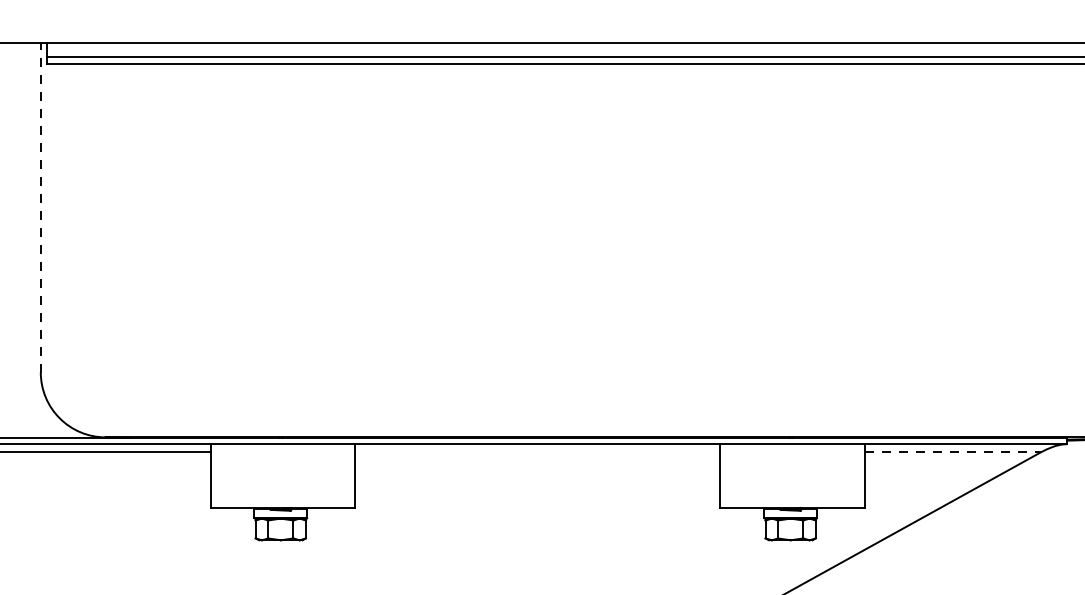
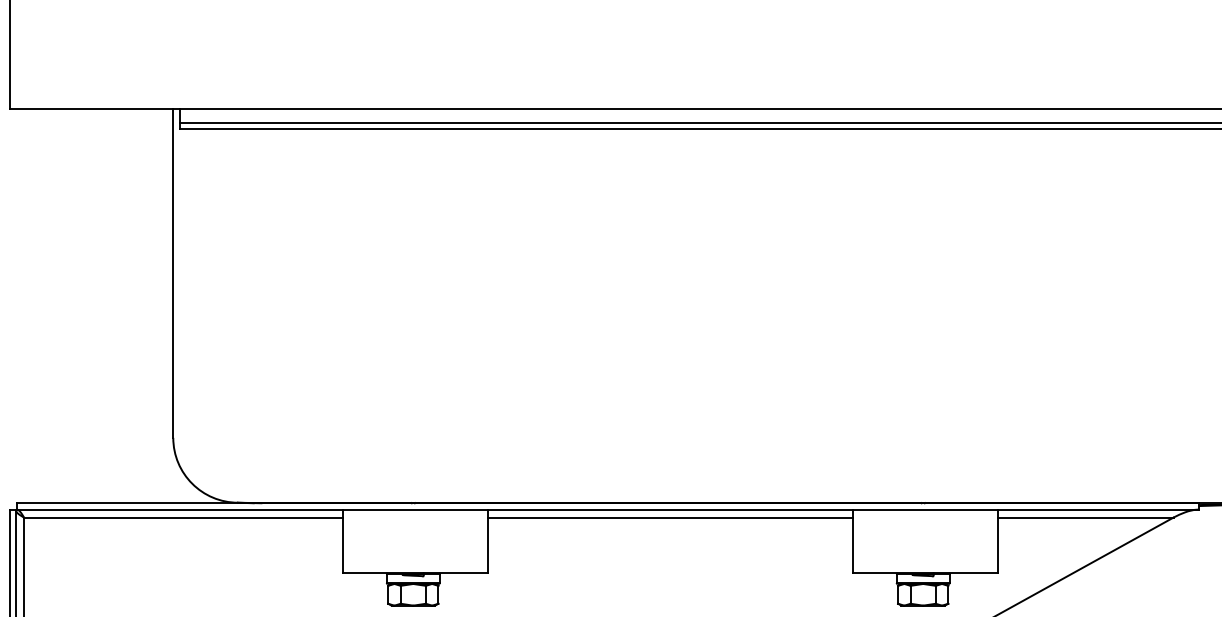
line: (41, 208) -> (173, 273), dashed -> solid
line: (537, 452) -> (669, 517), added
line: (953, 452) -> (1085, 517), dashed -> solid

